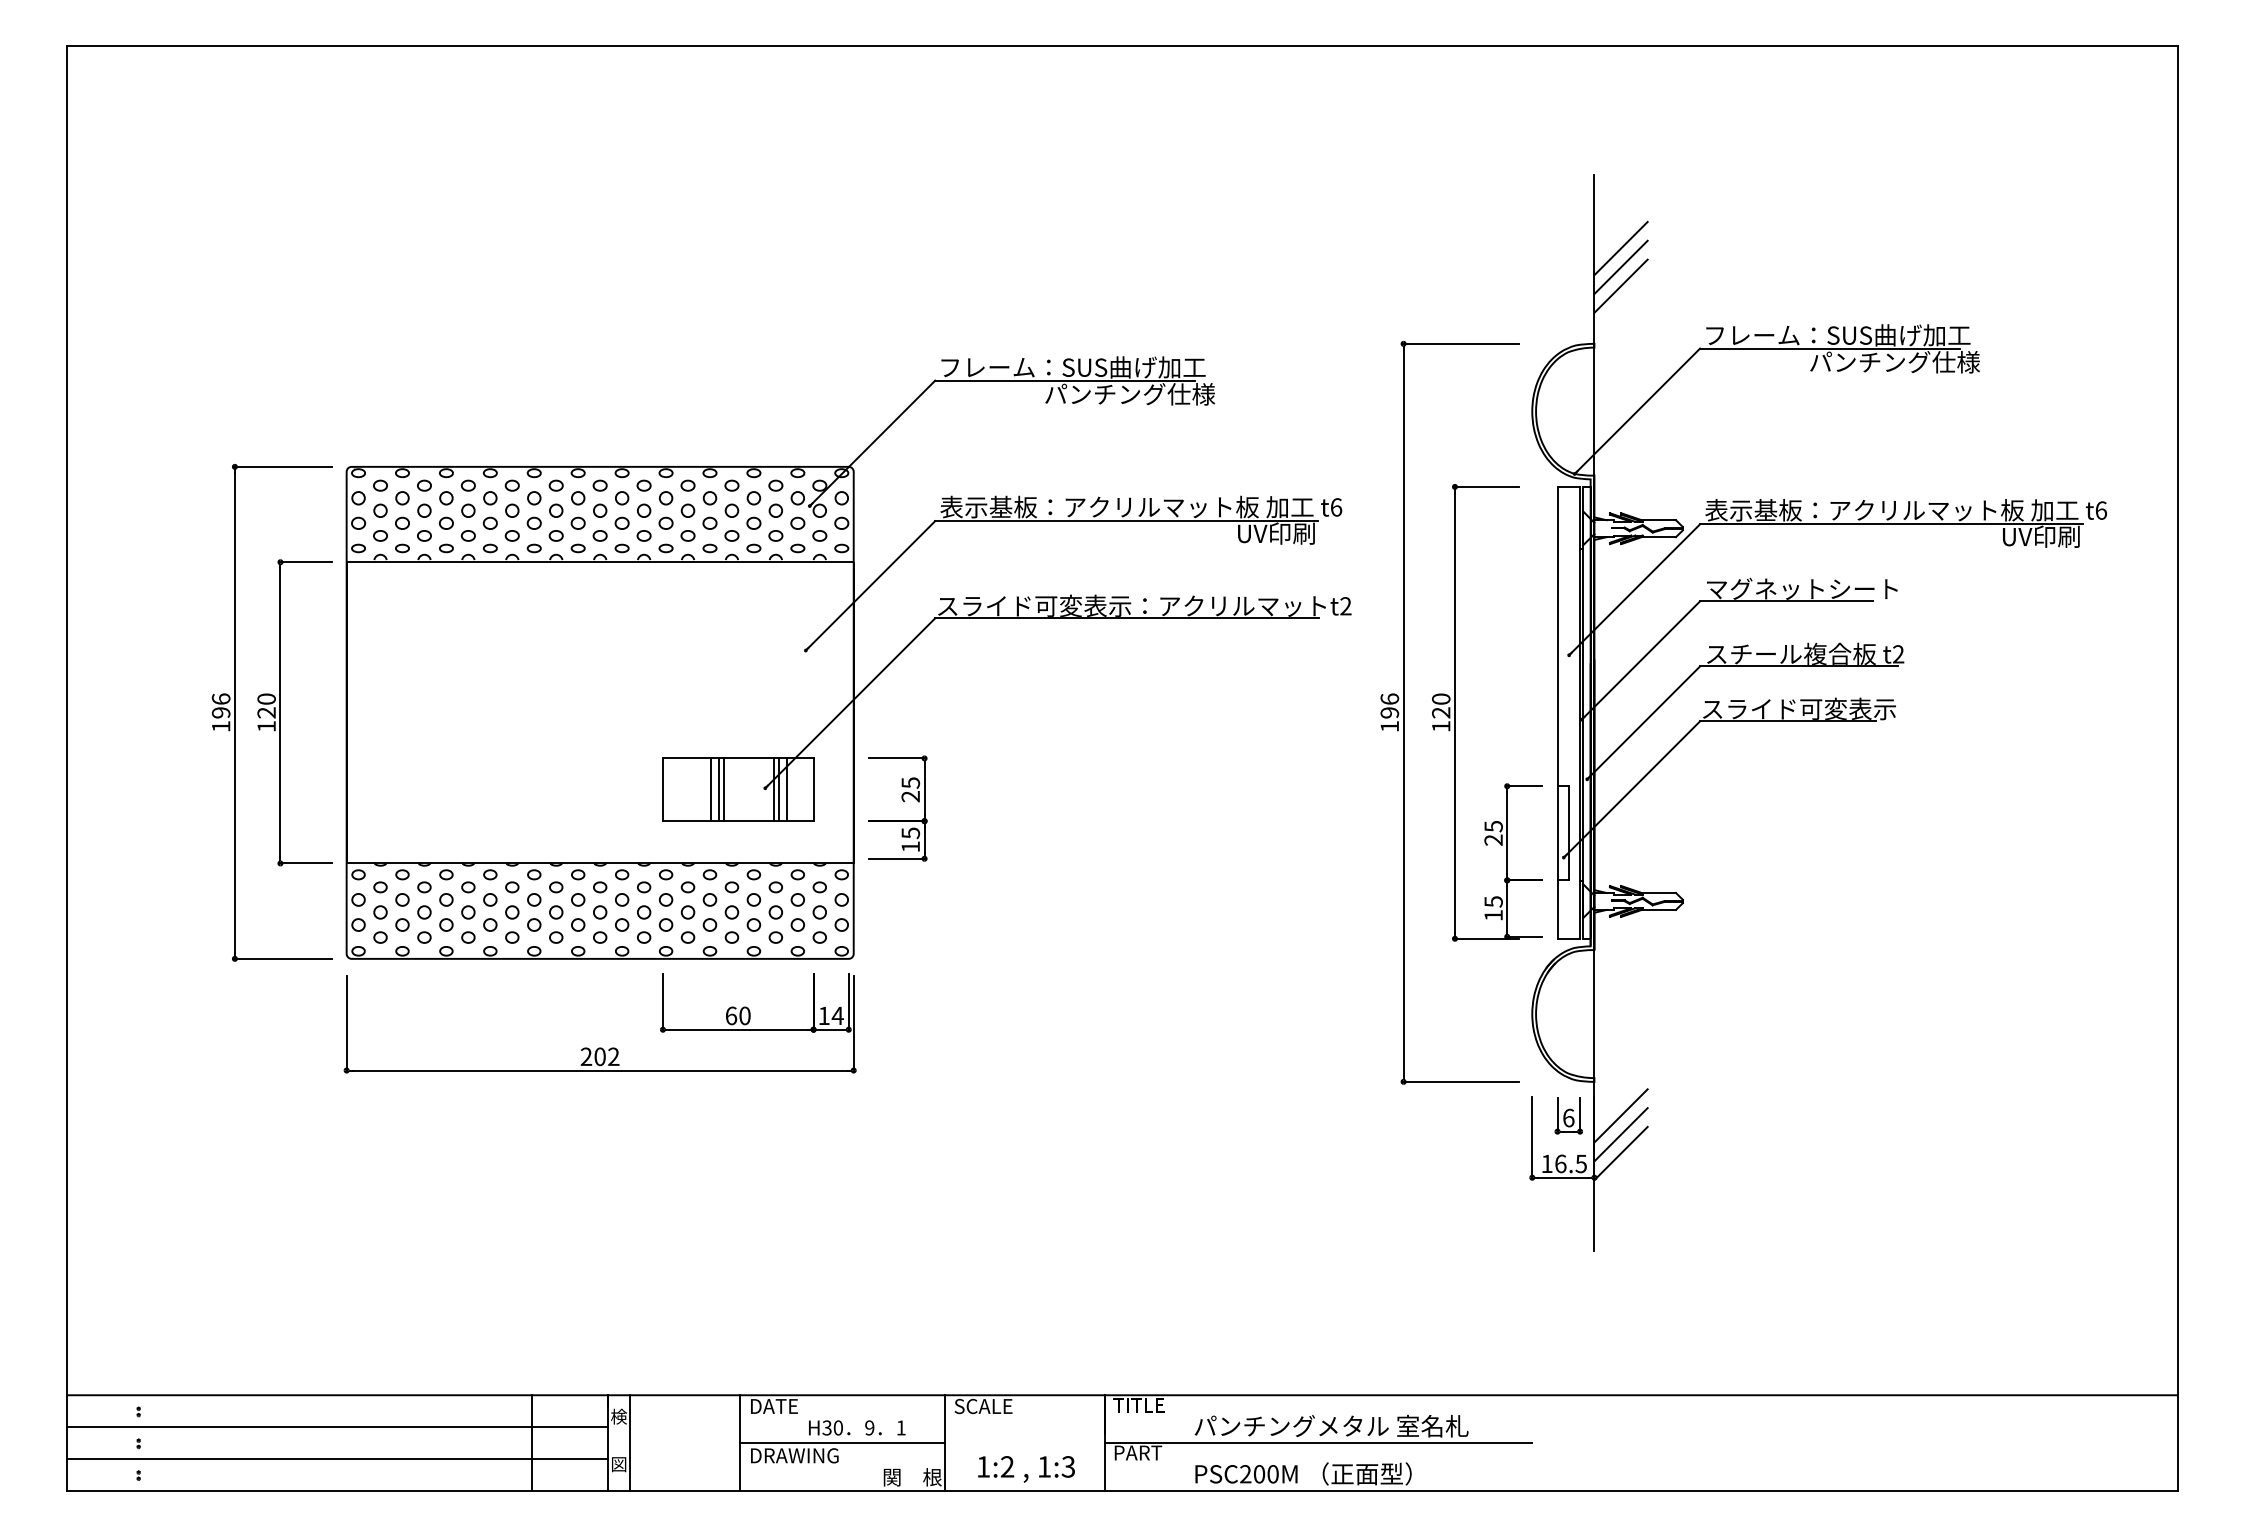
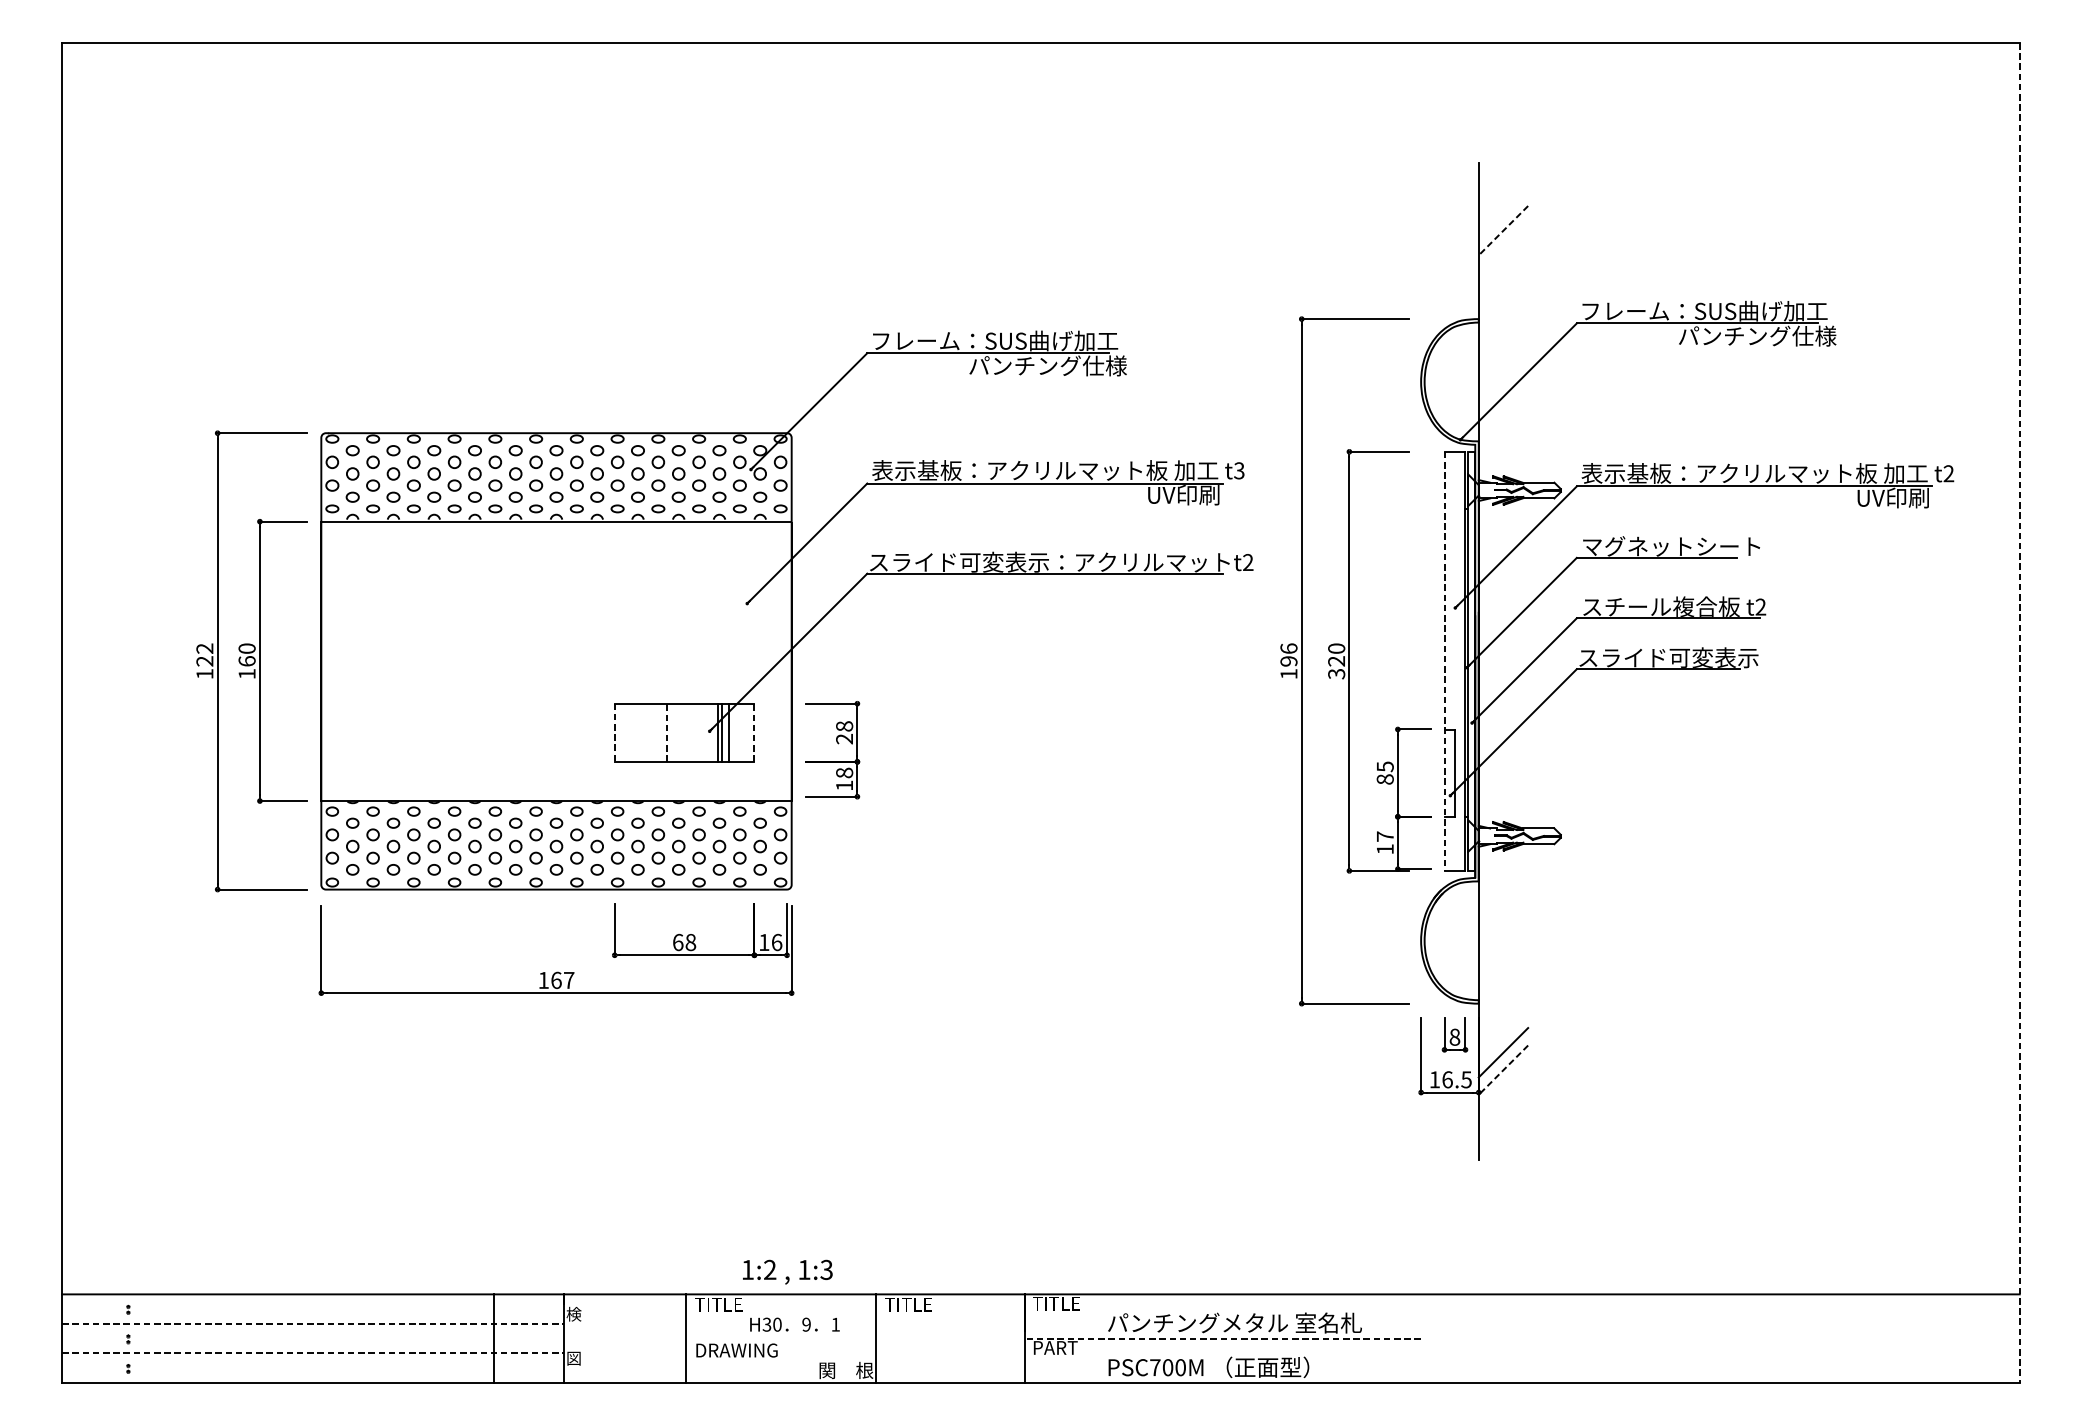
line: (1621, 248) -> (1503, 230), solid -> dashed
line: (1620, 267) -> (1502, 248), removed
line: (1620, 285) -> (1502, 264), removed
text: (1336, 507) -> (1239, 470), t6 -> t3
text: (2101, 510) -> (1949, 473), t6 -> t2
text: (220, 705) -> (204, 654), 196 -> 122
text: (266, 712) -> (246, 661), 120 -> 160
line: (1557, 712) -> (1444, 661), solid -> dashed
text: (1441, 726) -> (1336, 674), 120 -> 320
line: (2177, 768) -> (2019, 713), solid -> dashed
text: (910, 782) -> (844, 725), 25 -> 28
line: (711, 789) -> (659, 732), removed
line: (718, 789) -> (666, 732), solid -> dashed
line: (723, 789) -> (670, 732), removed
line: (813, 789) -> (754, 732), solid -> dashed
line: (662, 790) -> (614, 733), solid -> dashed
text: (910, 833) -> (844, 773), 15 -> 18
text: (1493, 839) -> (1385, 778), 25 -> 85
text: (1493, 901) -> (1385, 836), 15 -> 17
text: (744, 1015) -> (690, 942), 60 -> 68
text: (837, 1015) -> (776, 942), 14 -> 16
text: (599, 1056) -> (555, 980), 202 -> 167
line: (1620, 1115) -> (1502, 1034), removed
text: (1568, 1117) -> (1454, 1036), 6 -> 8
line: (1621, 1153) -> (1503, 1070), solid -> dashed
text: (775, 1406) -> (719, 1304), DATE -> TITLE
text: (983, 1406) -> (912, 1304), SCALE -> TITLE
line: (338, 1427) -> (313, 1324), solid -> dashed
line: (630, 1442) -> (584, 1338), removed
line: (841, 1443) -> (780, 1339), removed
line: (1318, 1443) -> (1222, 1339), solid -> dashed
line: (338, 1458) -> (313, 1353), solid -> dashed
text: (1026, 1469) -> (787, 1272), moved
text: (1245, 1474) -> (1155, 1367), PSC200M -> PSC700M

